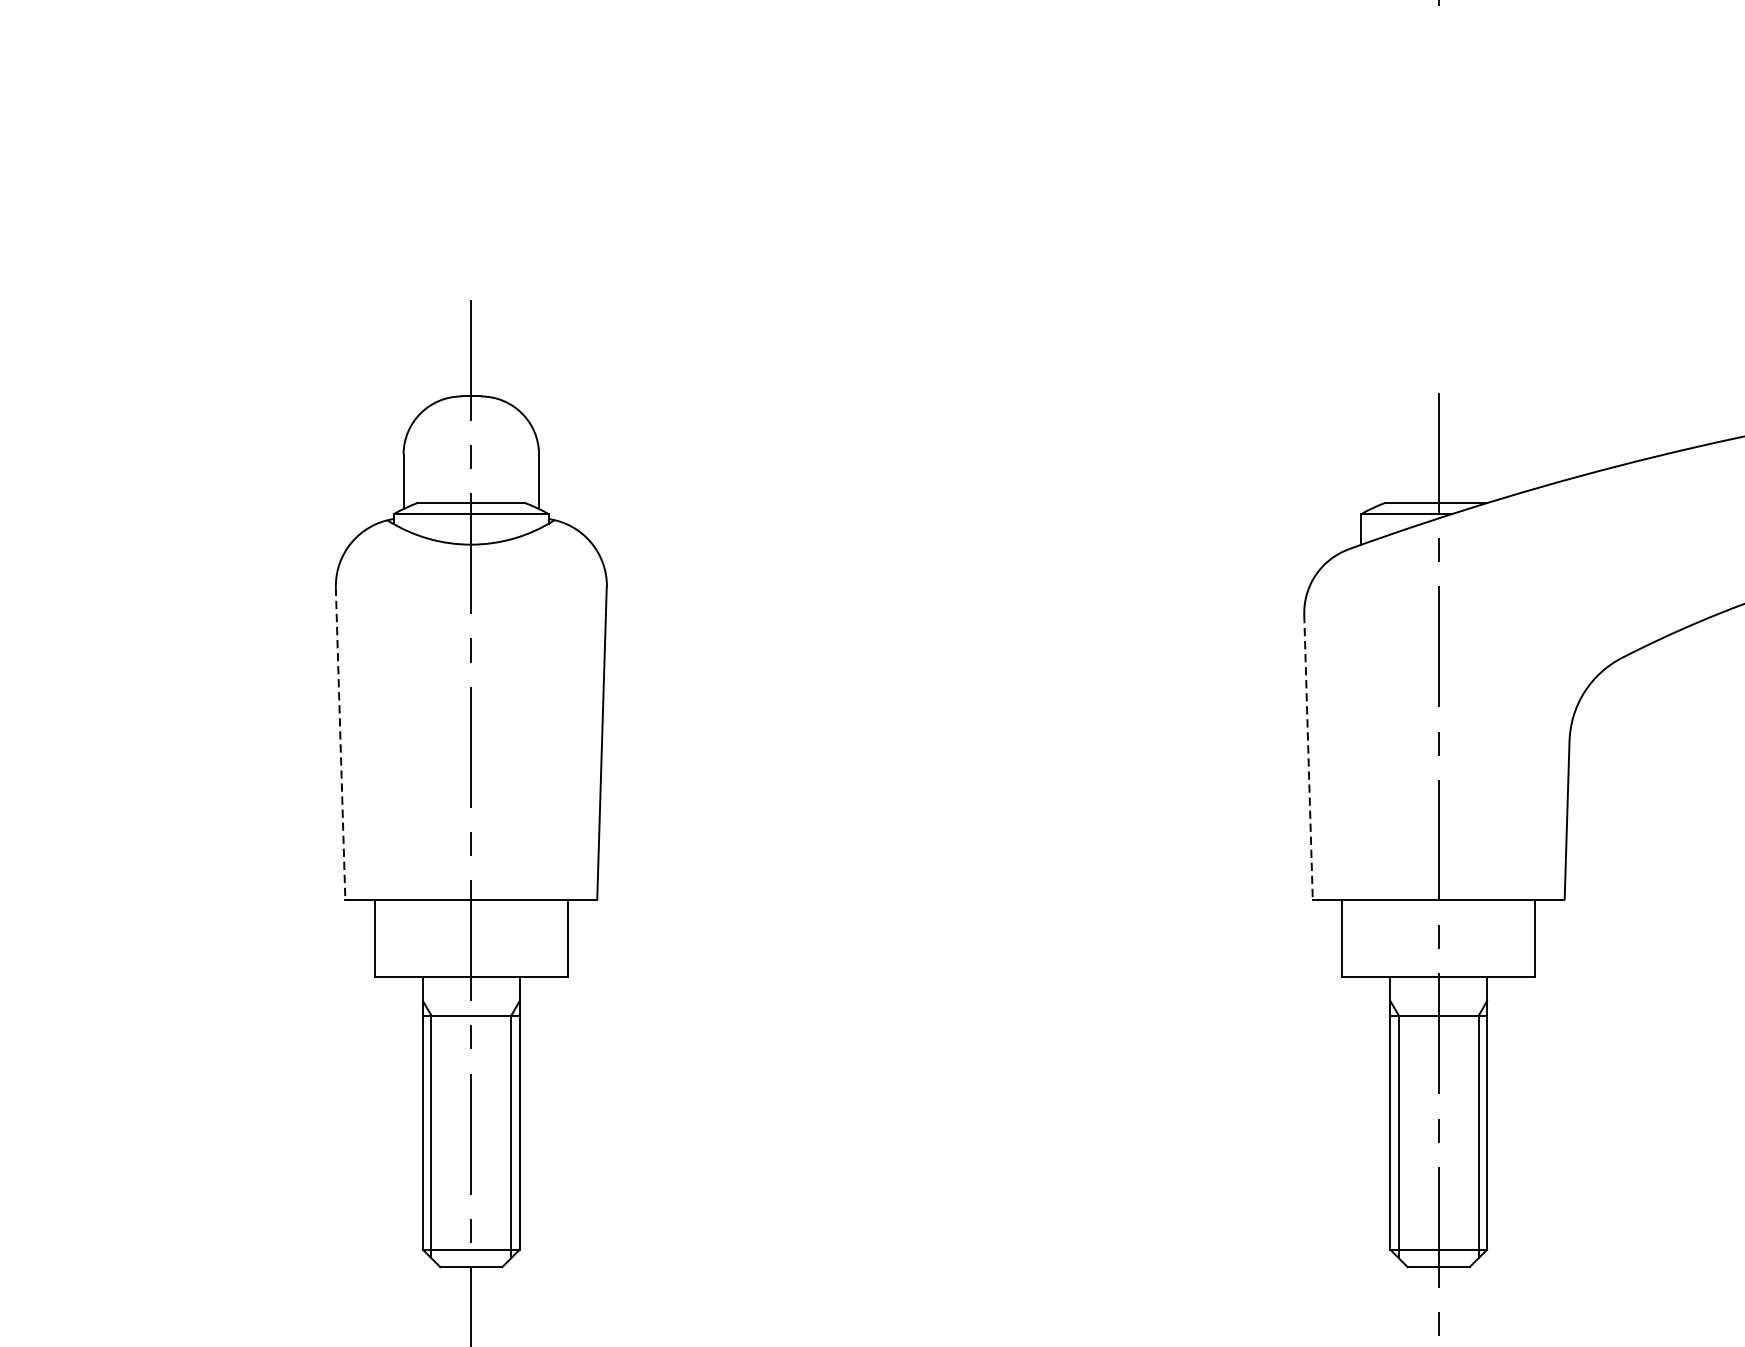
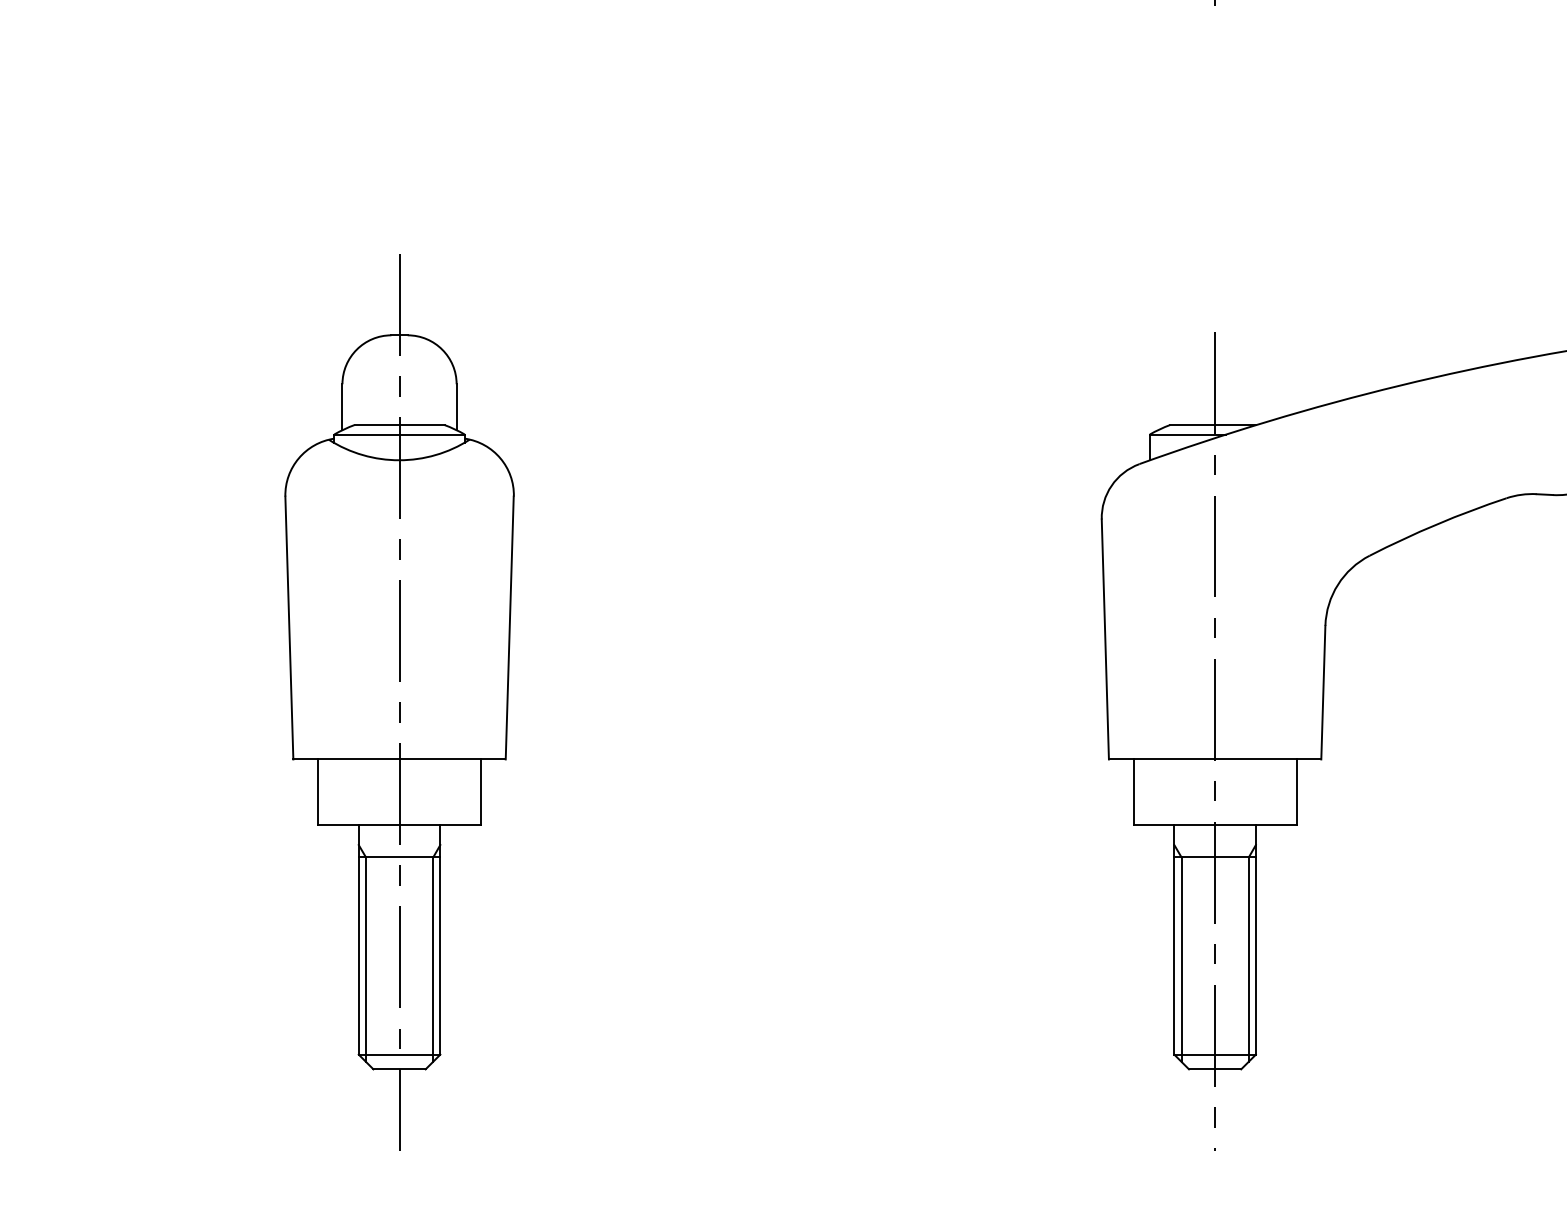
line: (340, 744) -> (289, 628), dashed -> solid
line: (1308, 757) -> (1105, 639), dashed -> solid

